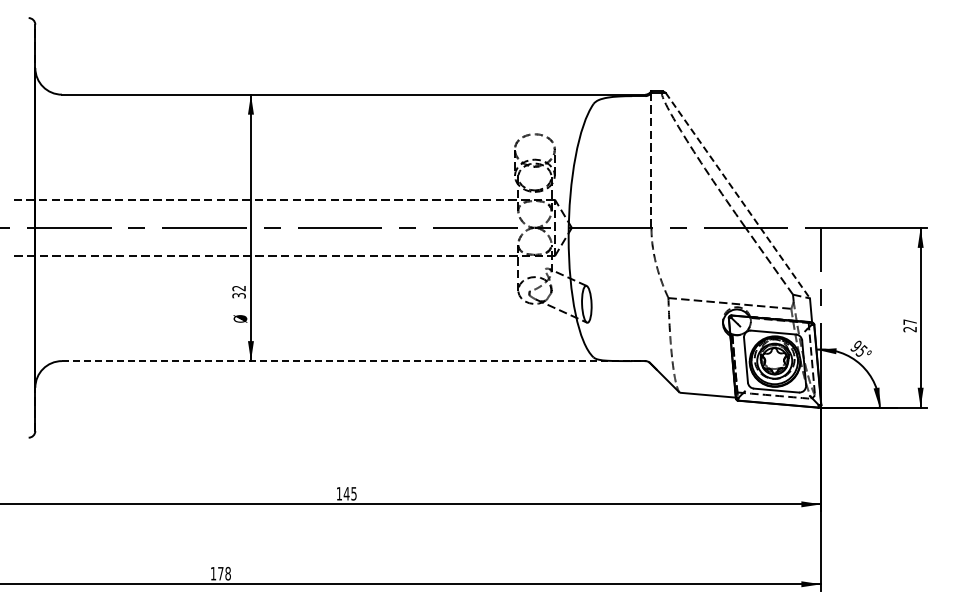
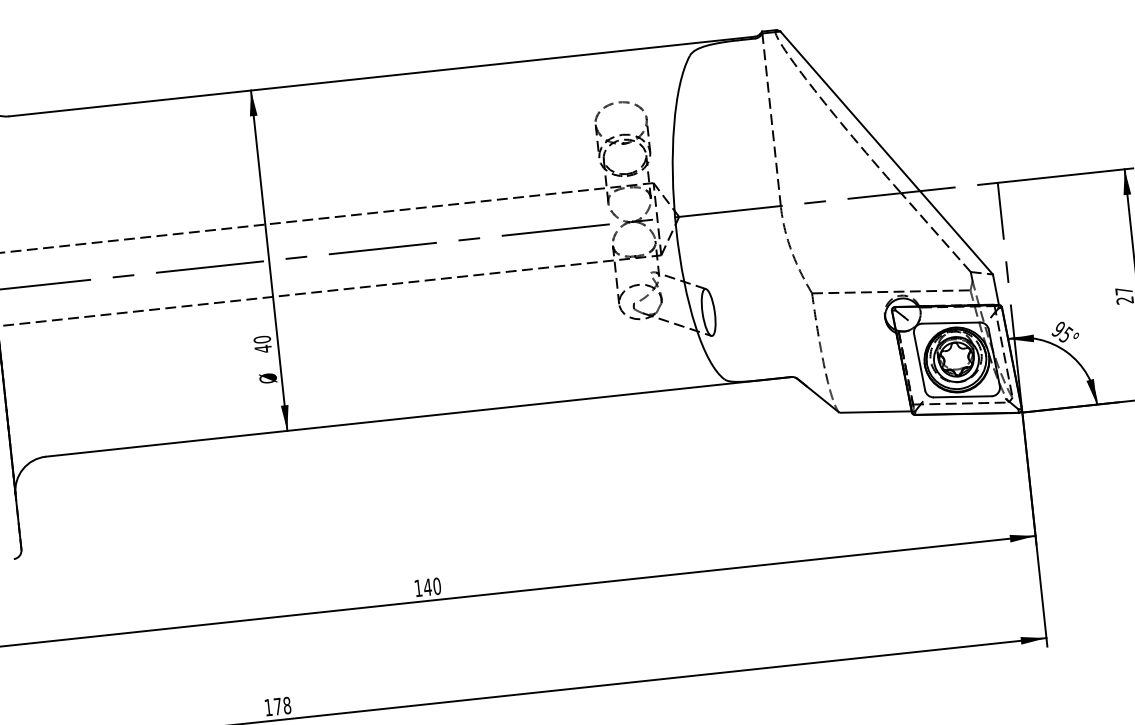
line: (737, 195) -> (886, 152), dashed -> solid
text: (238, 291) -> (261, 343), 32 -> 40
line: (353, 361) -> (418, 417), dashed -> solid
text: (353, 493) -> (436, 586), 145 -> 140

